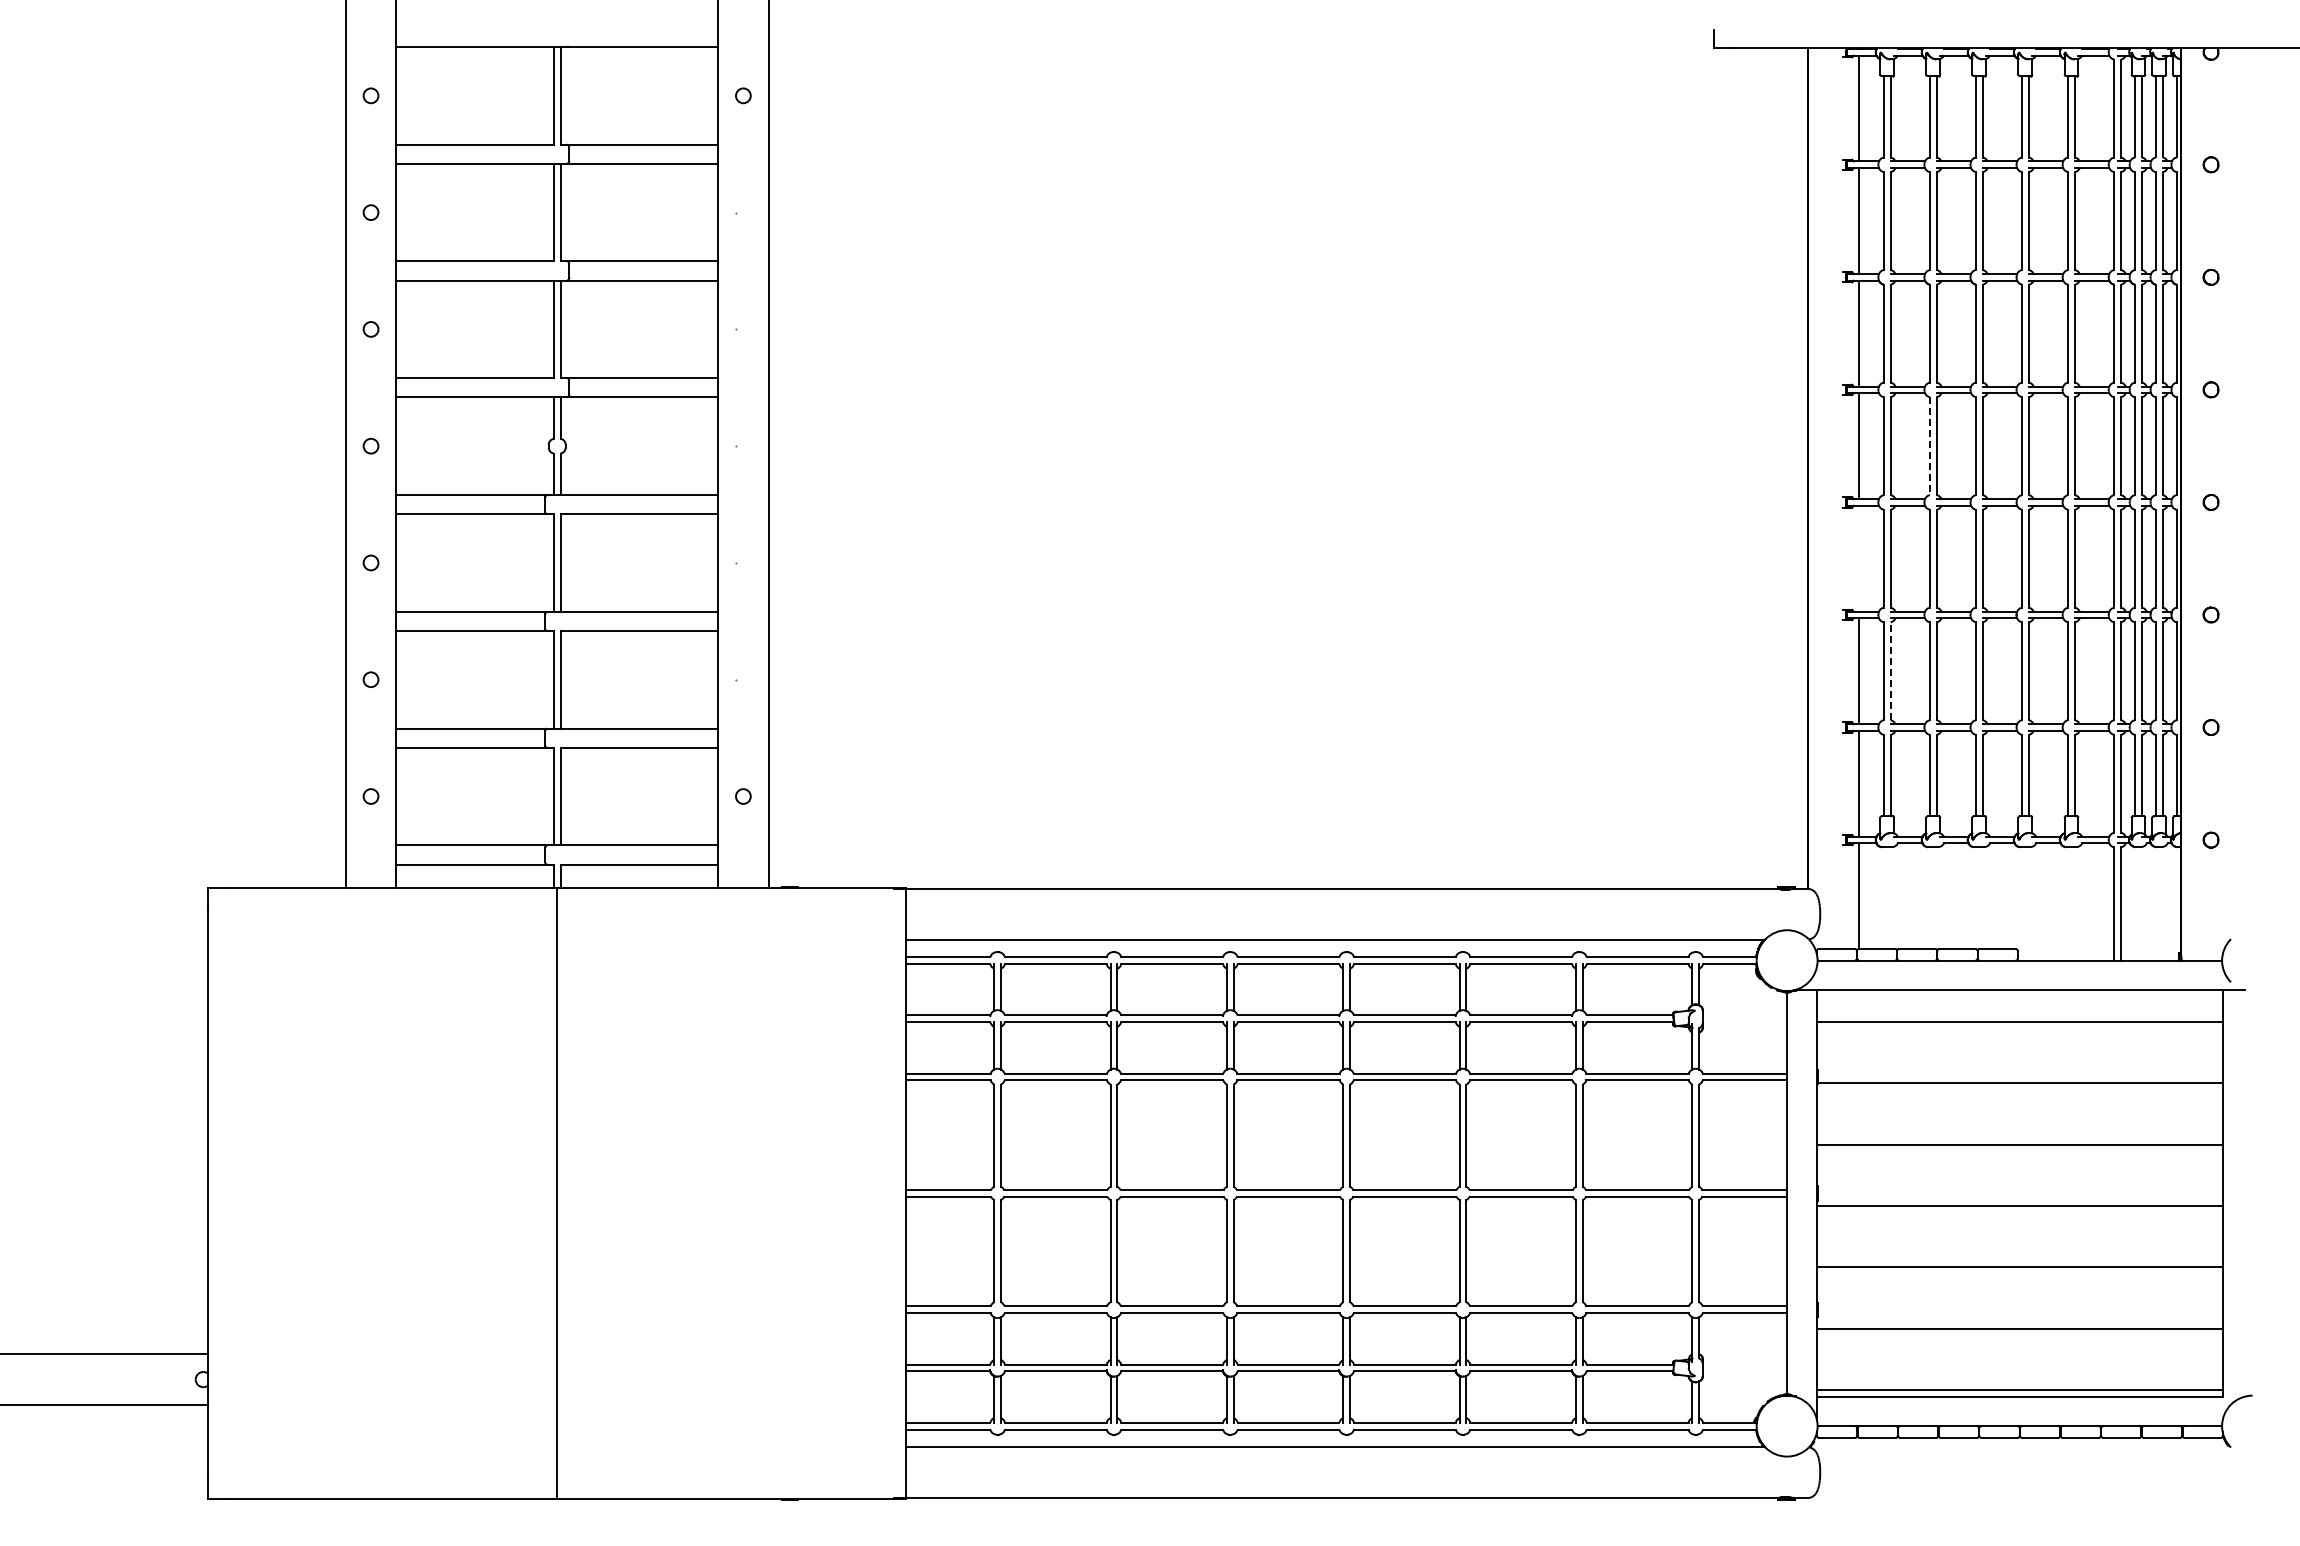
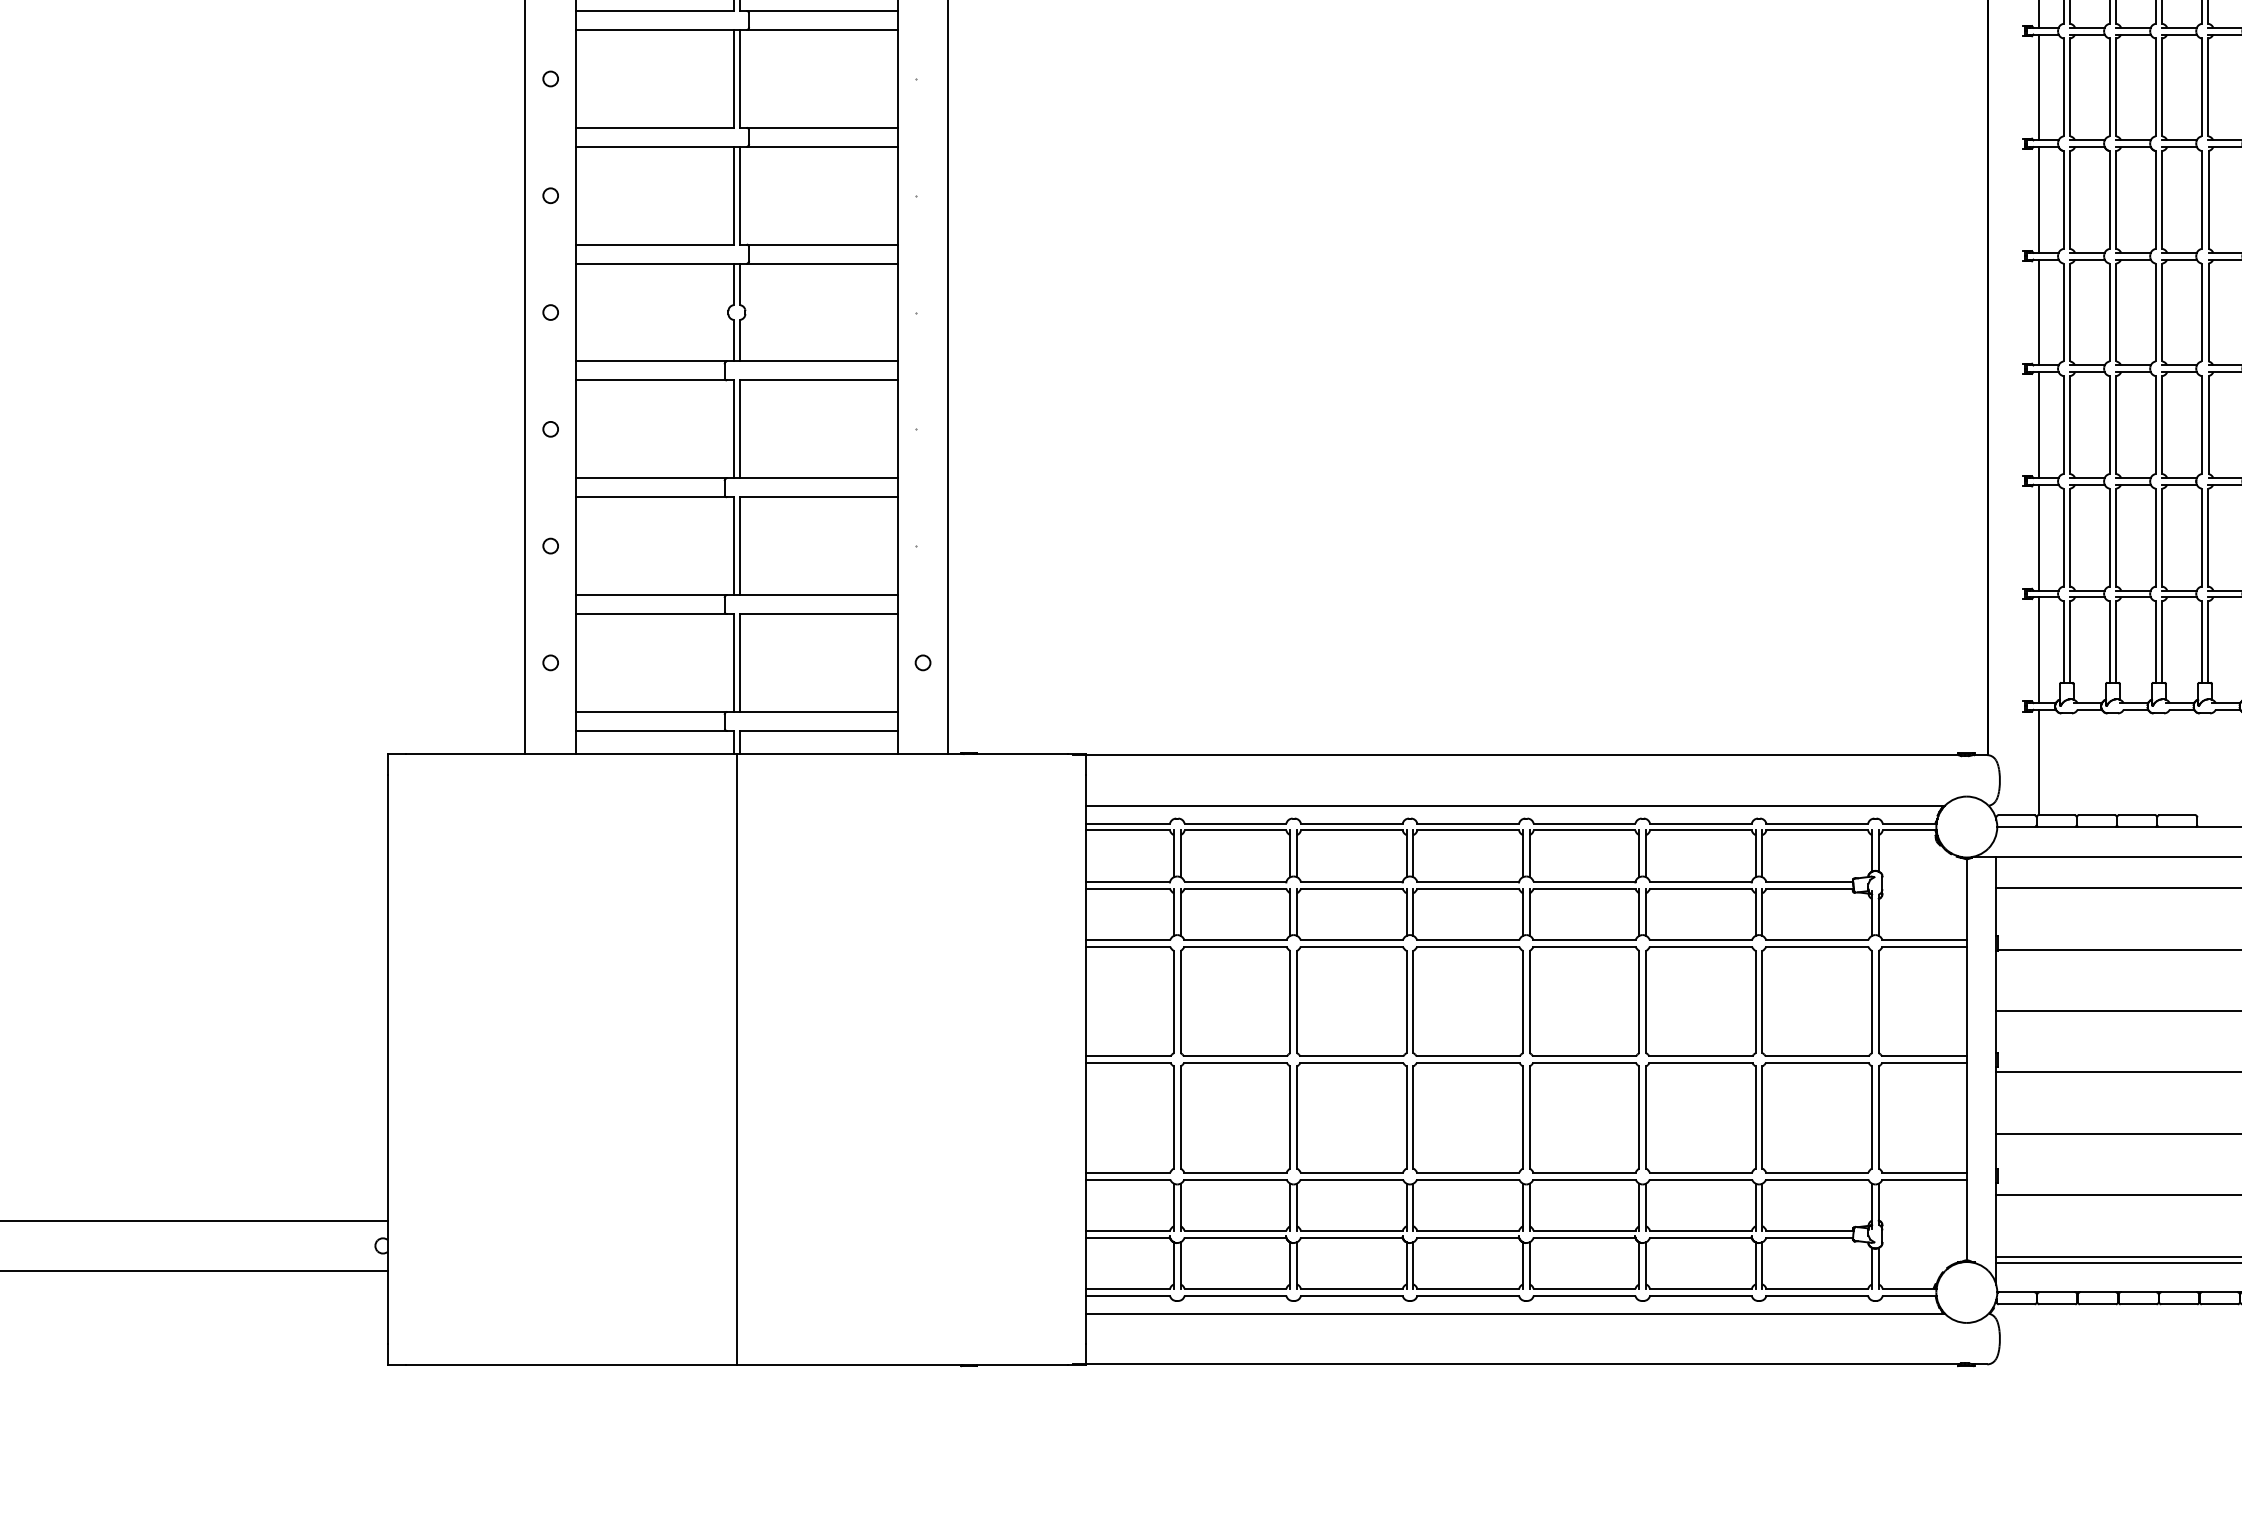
line: (1929, 446) -> (2109, 312), dashed -> solid
line: (1859, 558) -> (2039, 424), added
line: (1890, 671) -> (2070, 537), dashed -> solid

